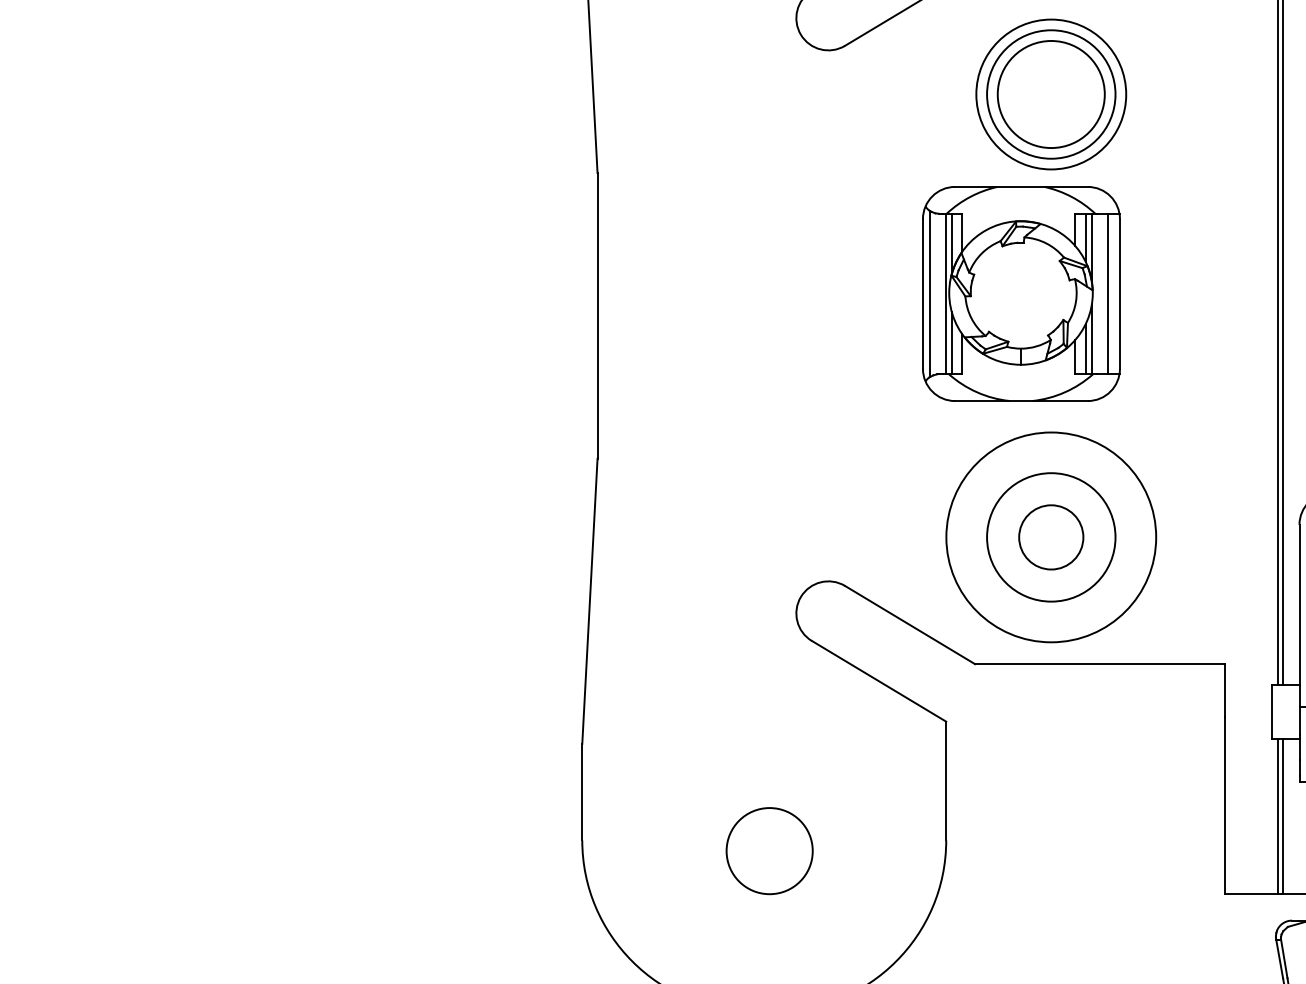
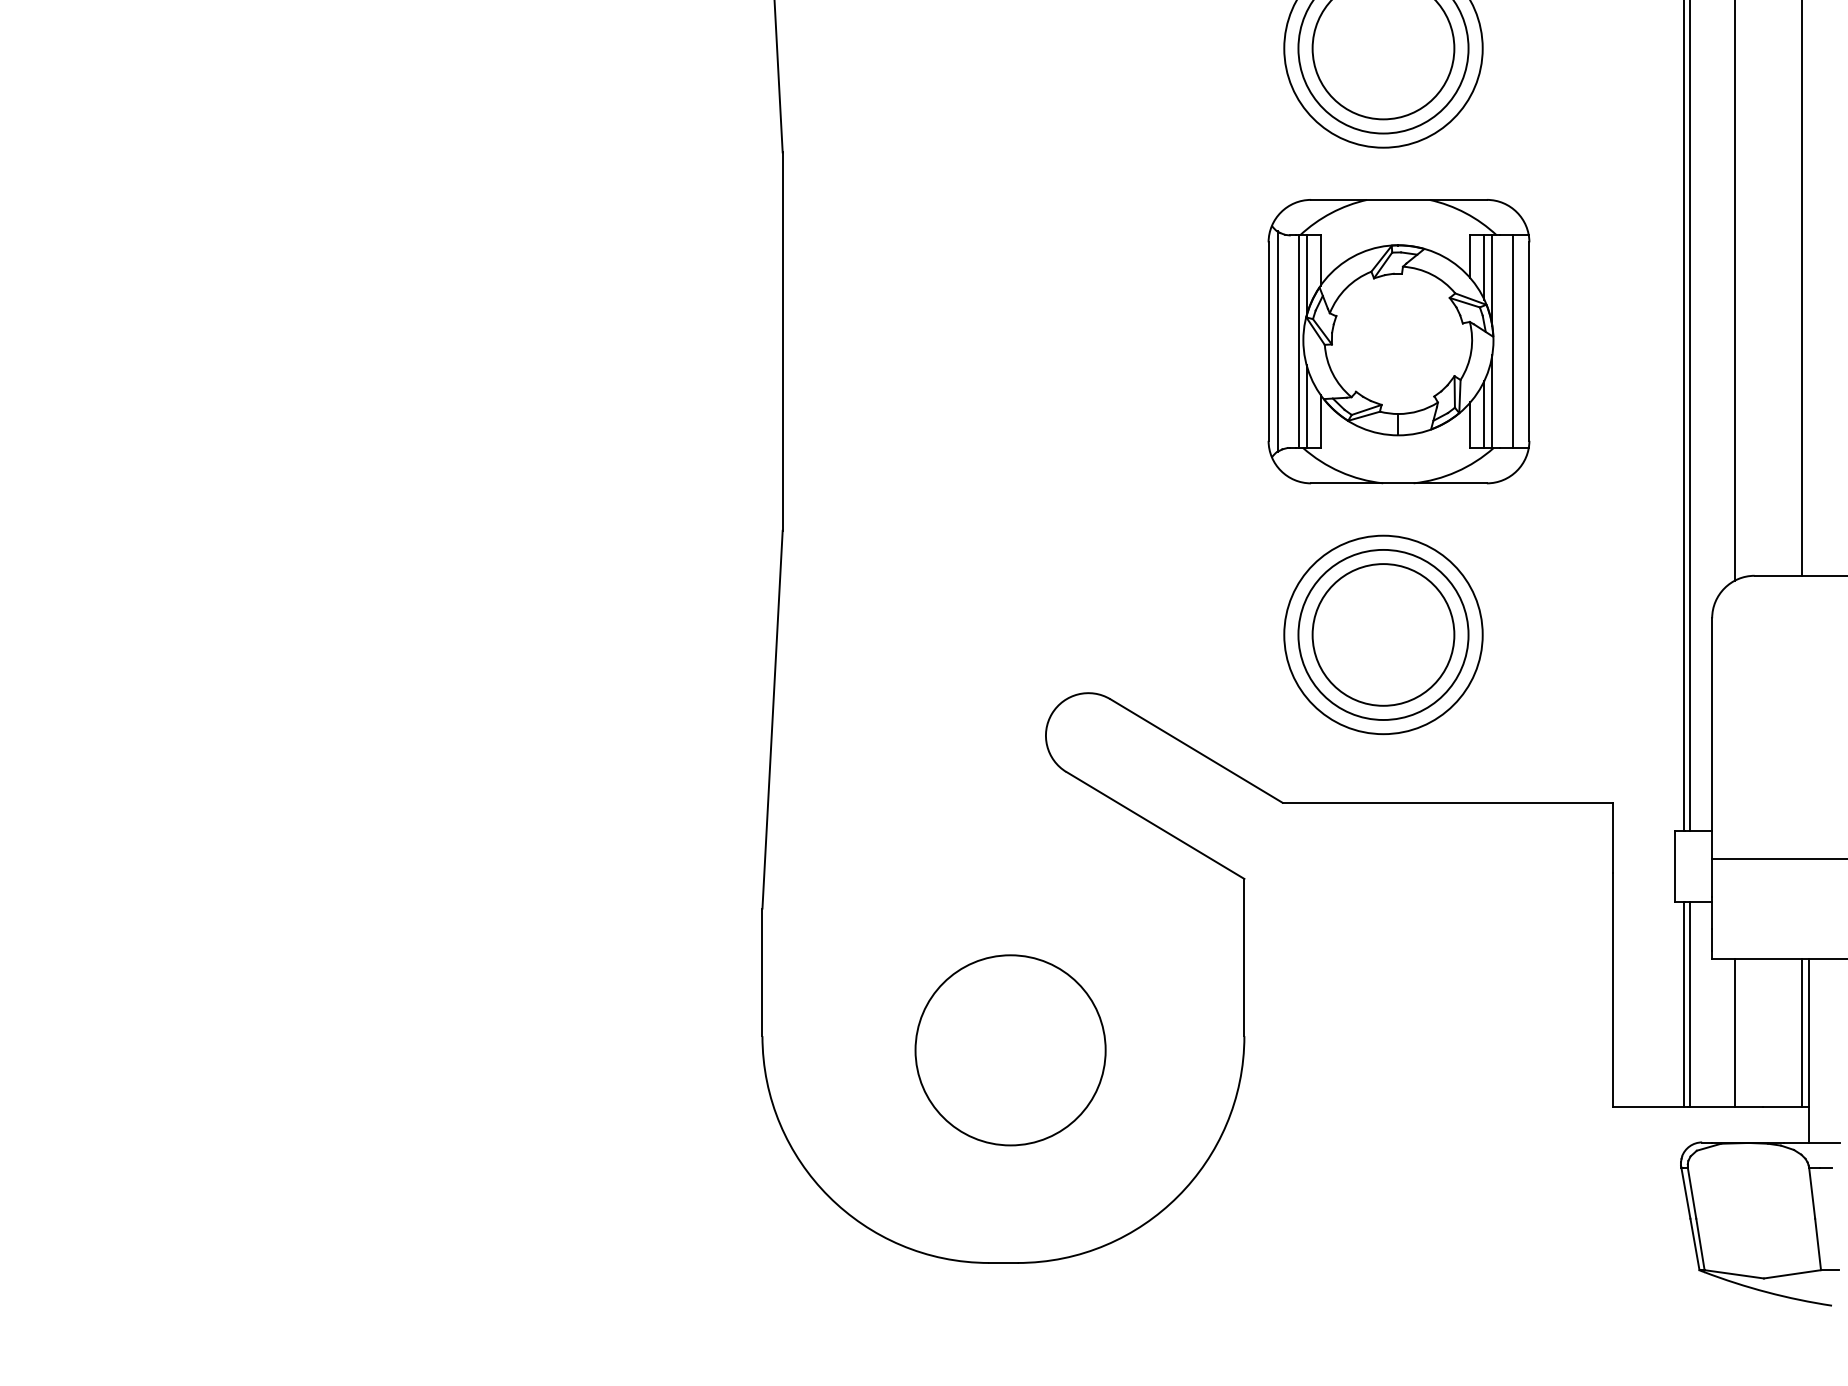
part: (1021, 293) -> (1398, 341), moved
circle: (1051, 537) -> (1383, 634), size x0.71
circle: (1051, 537) -> (1383, 634), size x1.67
circle: (769, 851) -> (1010, 1050), size x1.67

